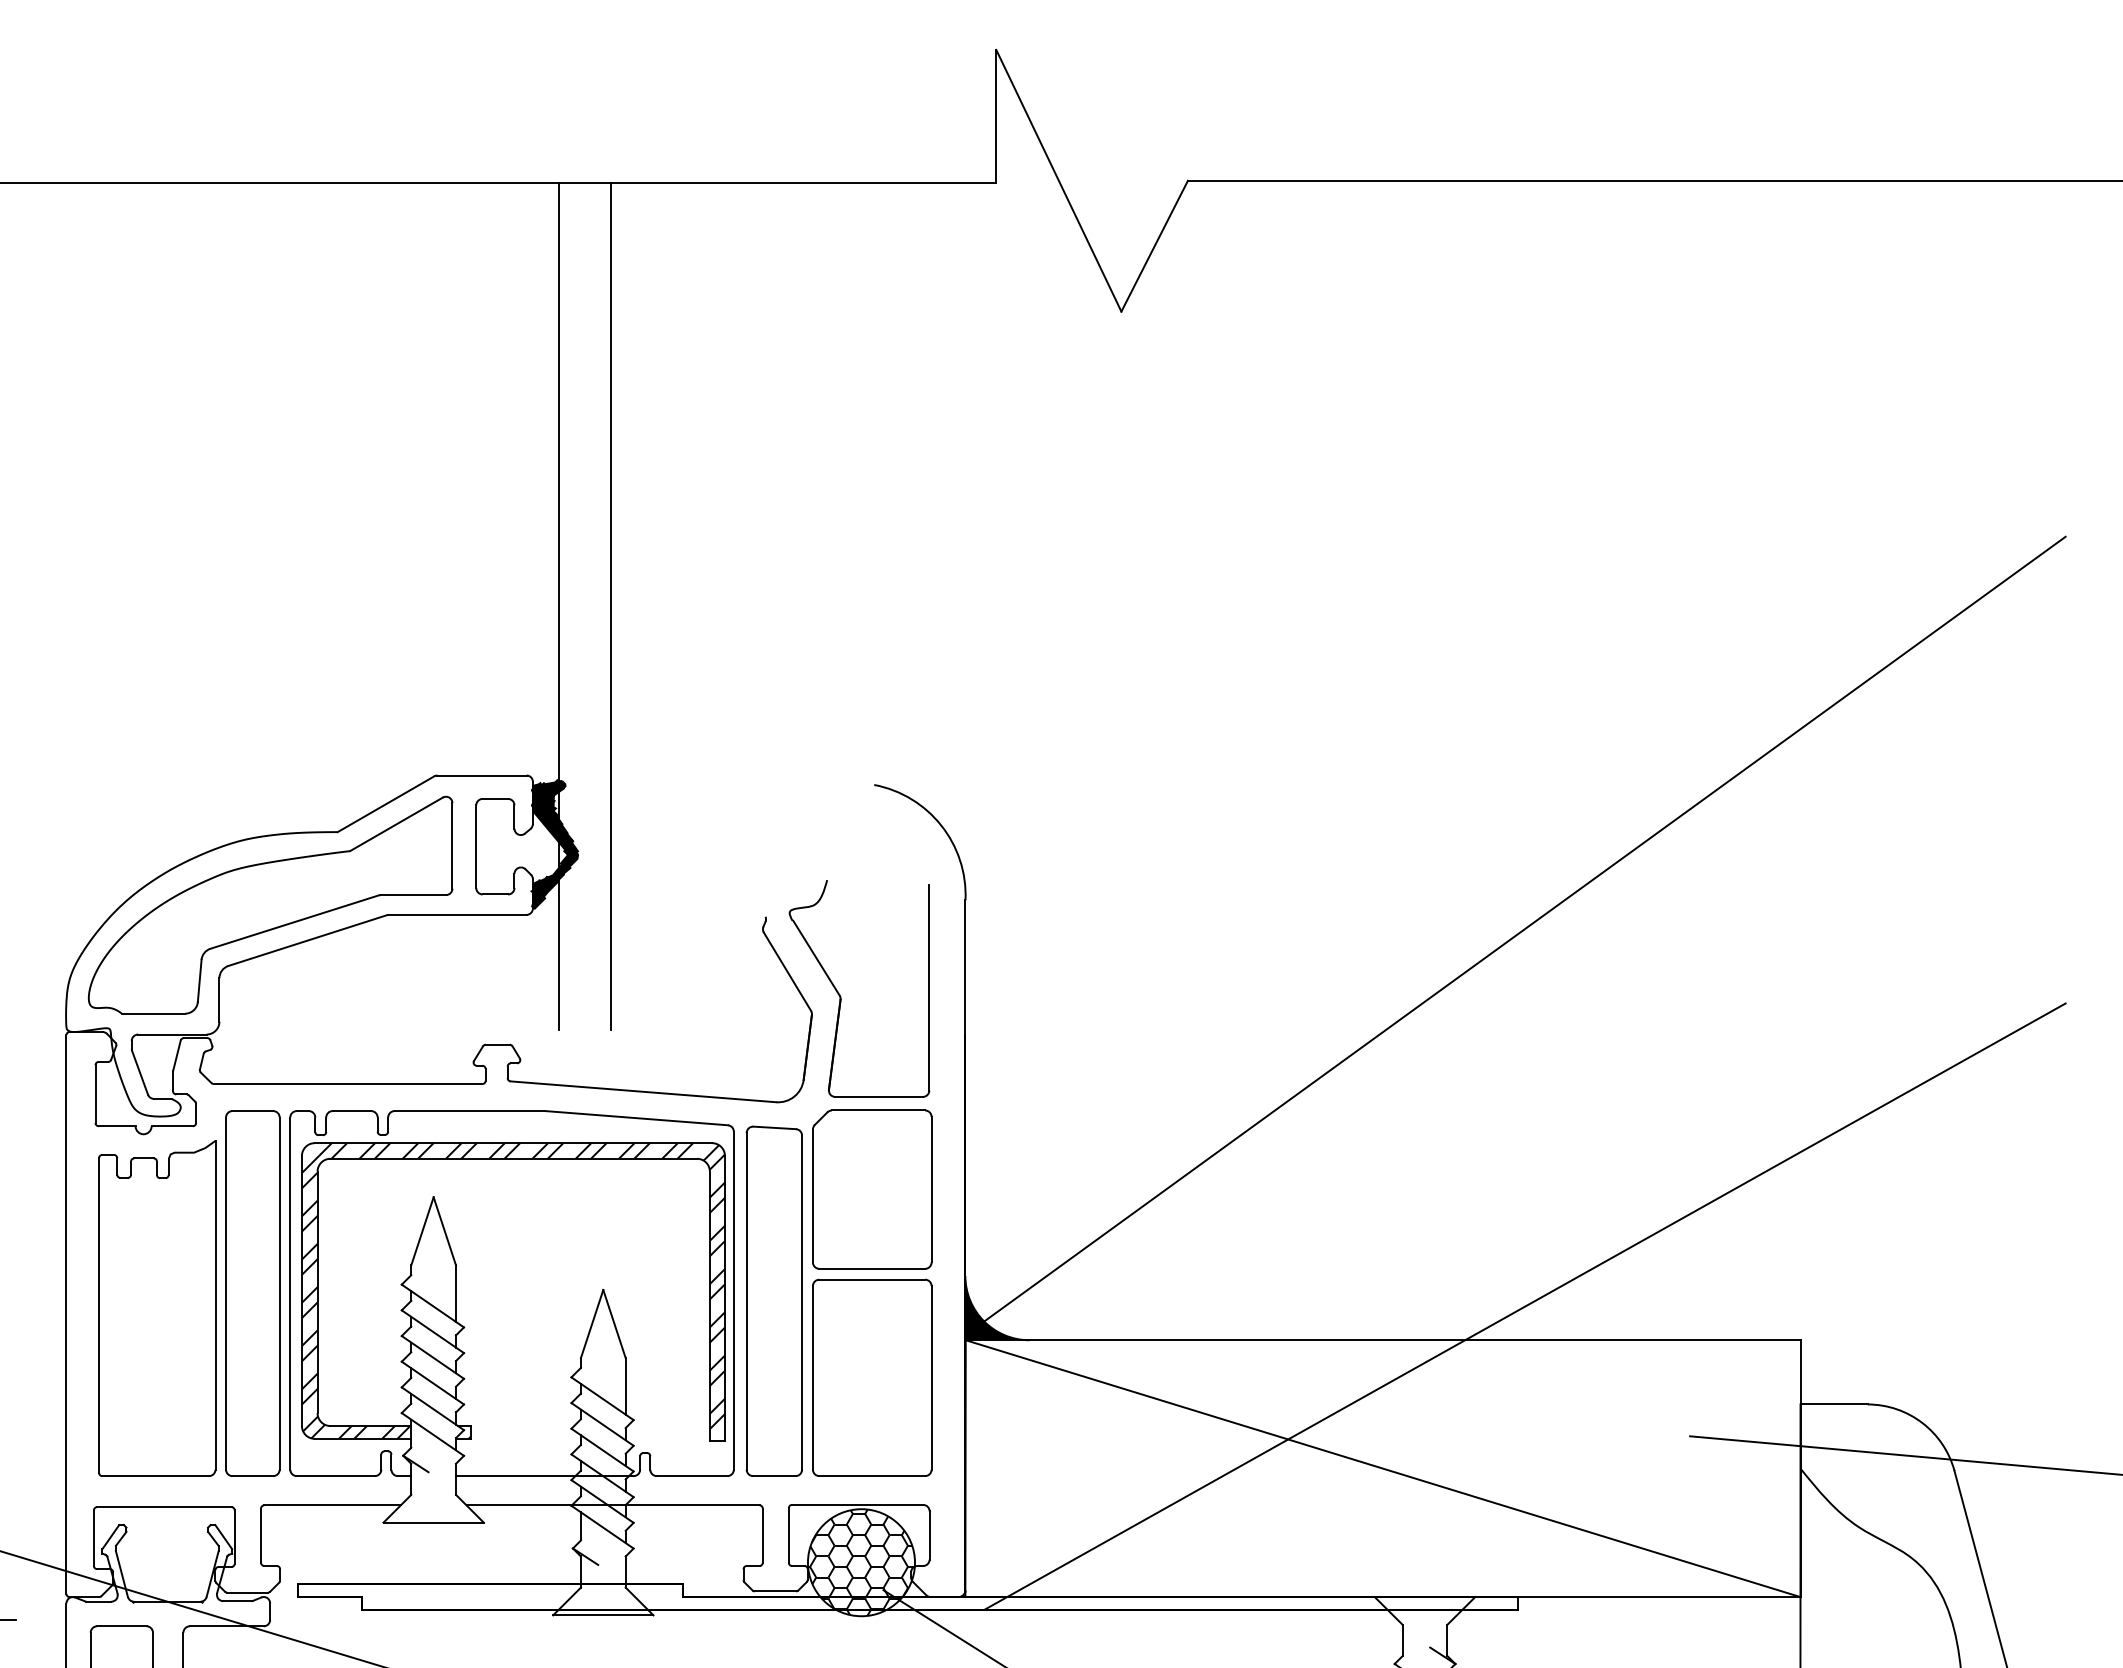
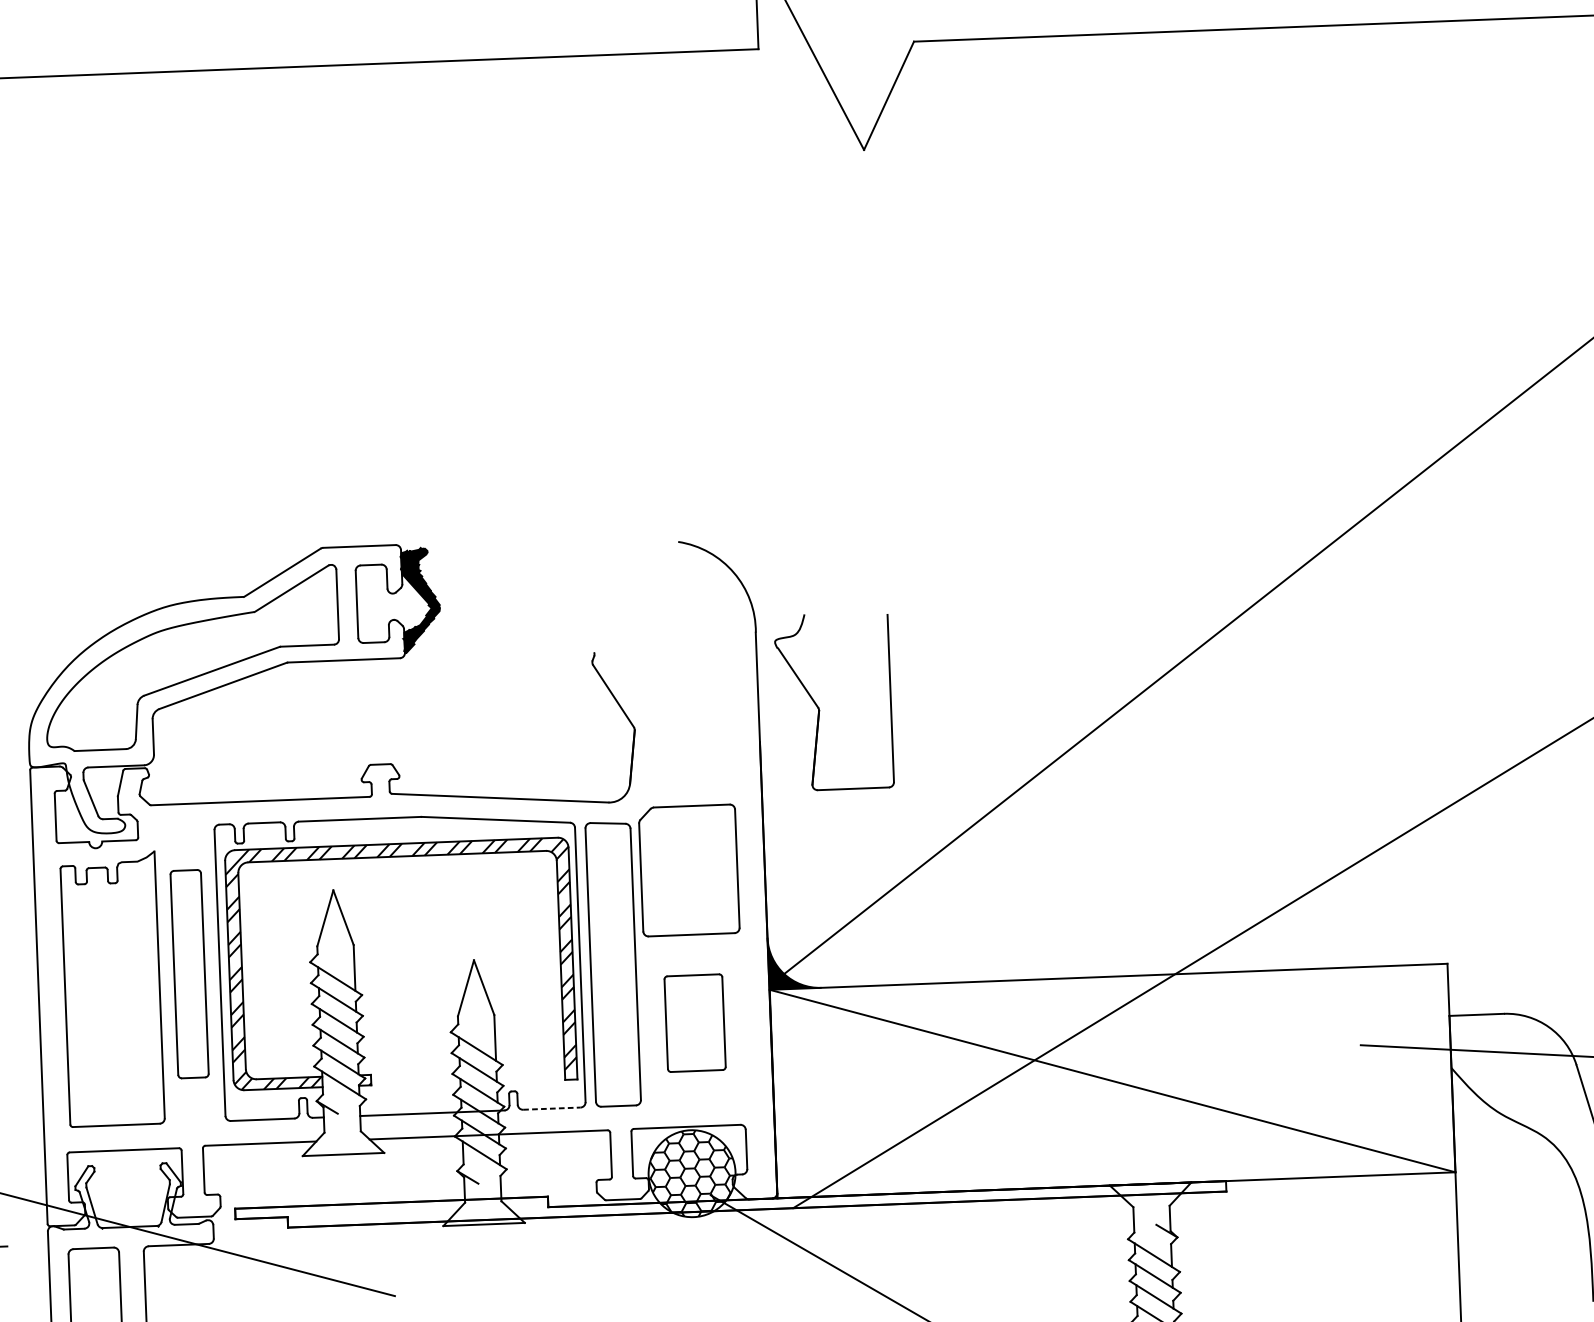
line: (559, 605) -> (417, 406), removed
line: (610, 605) -> (458, 404), removed
part: (841, 996) -> (819, 708), moved
part: (252, 1293) -> (189, 974), size x0.7
part: (872, 1377) -> (695, 1022), size x0.6
line: (692, 1476) -> (552, 1108), solid -> dashed

